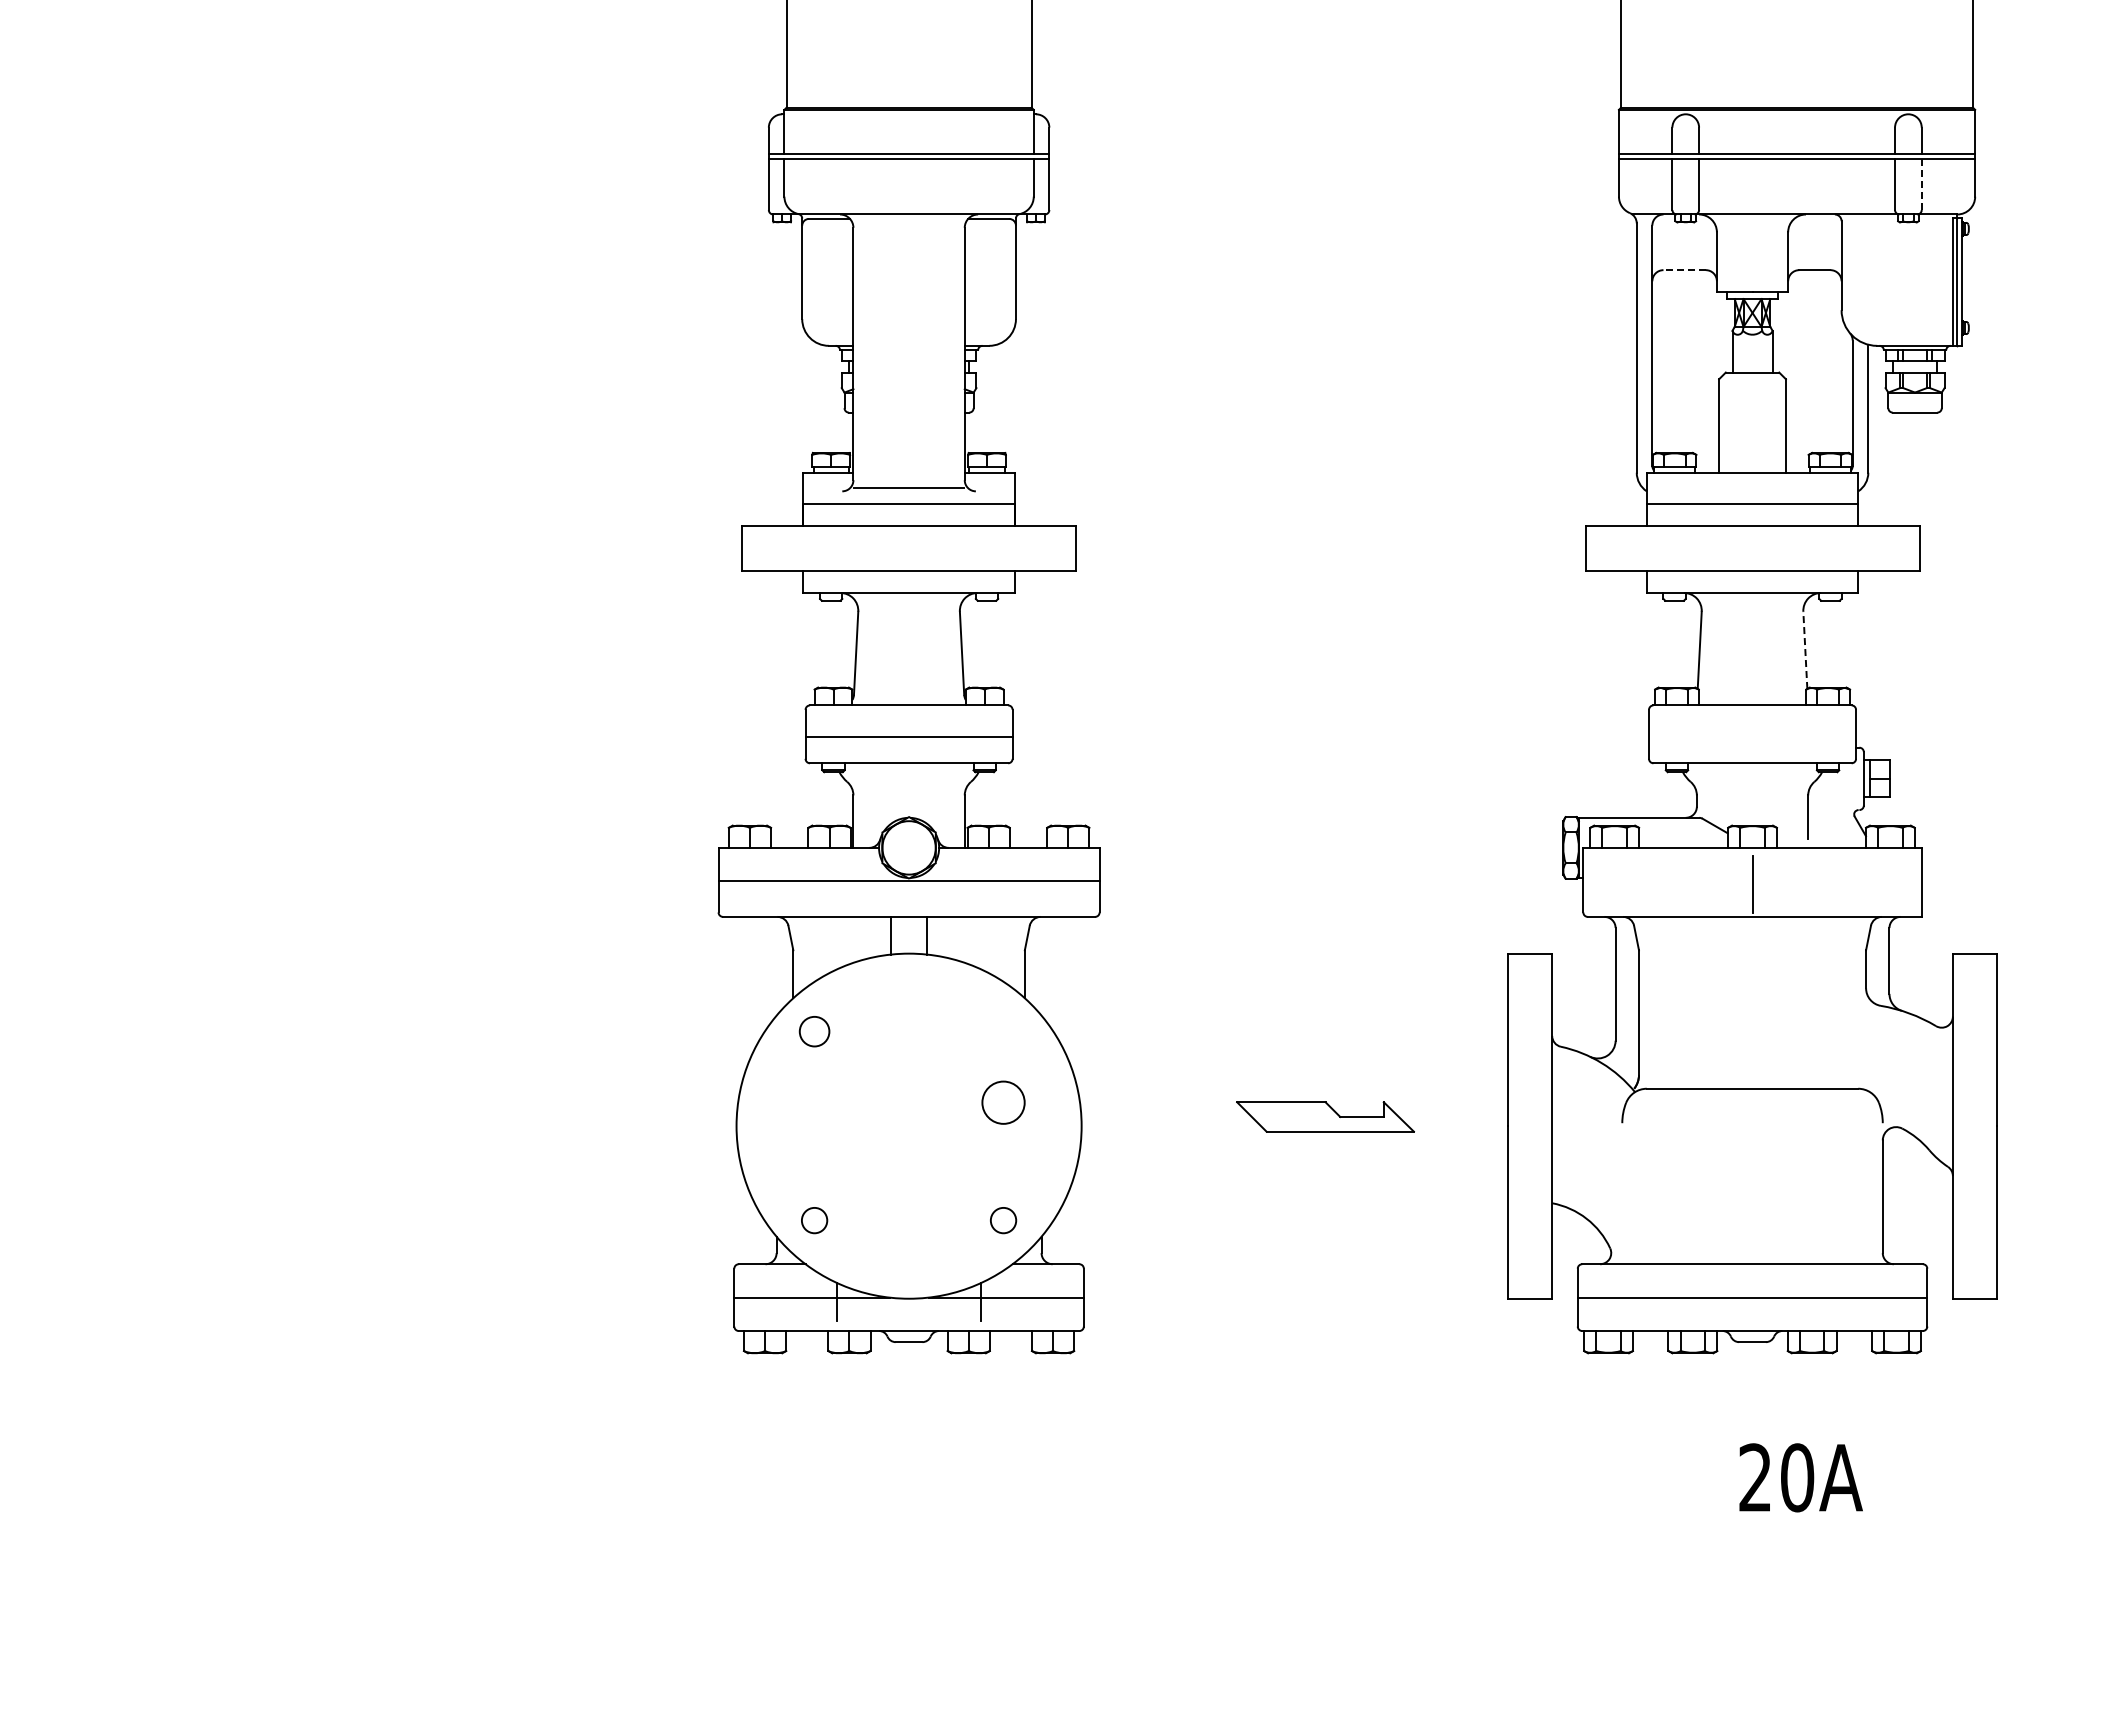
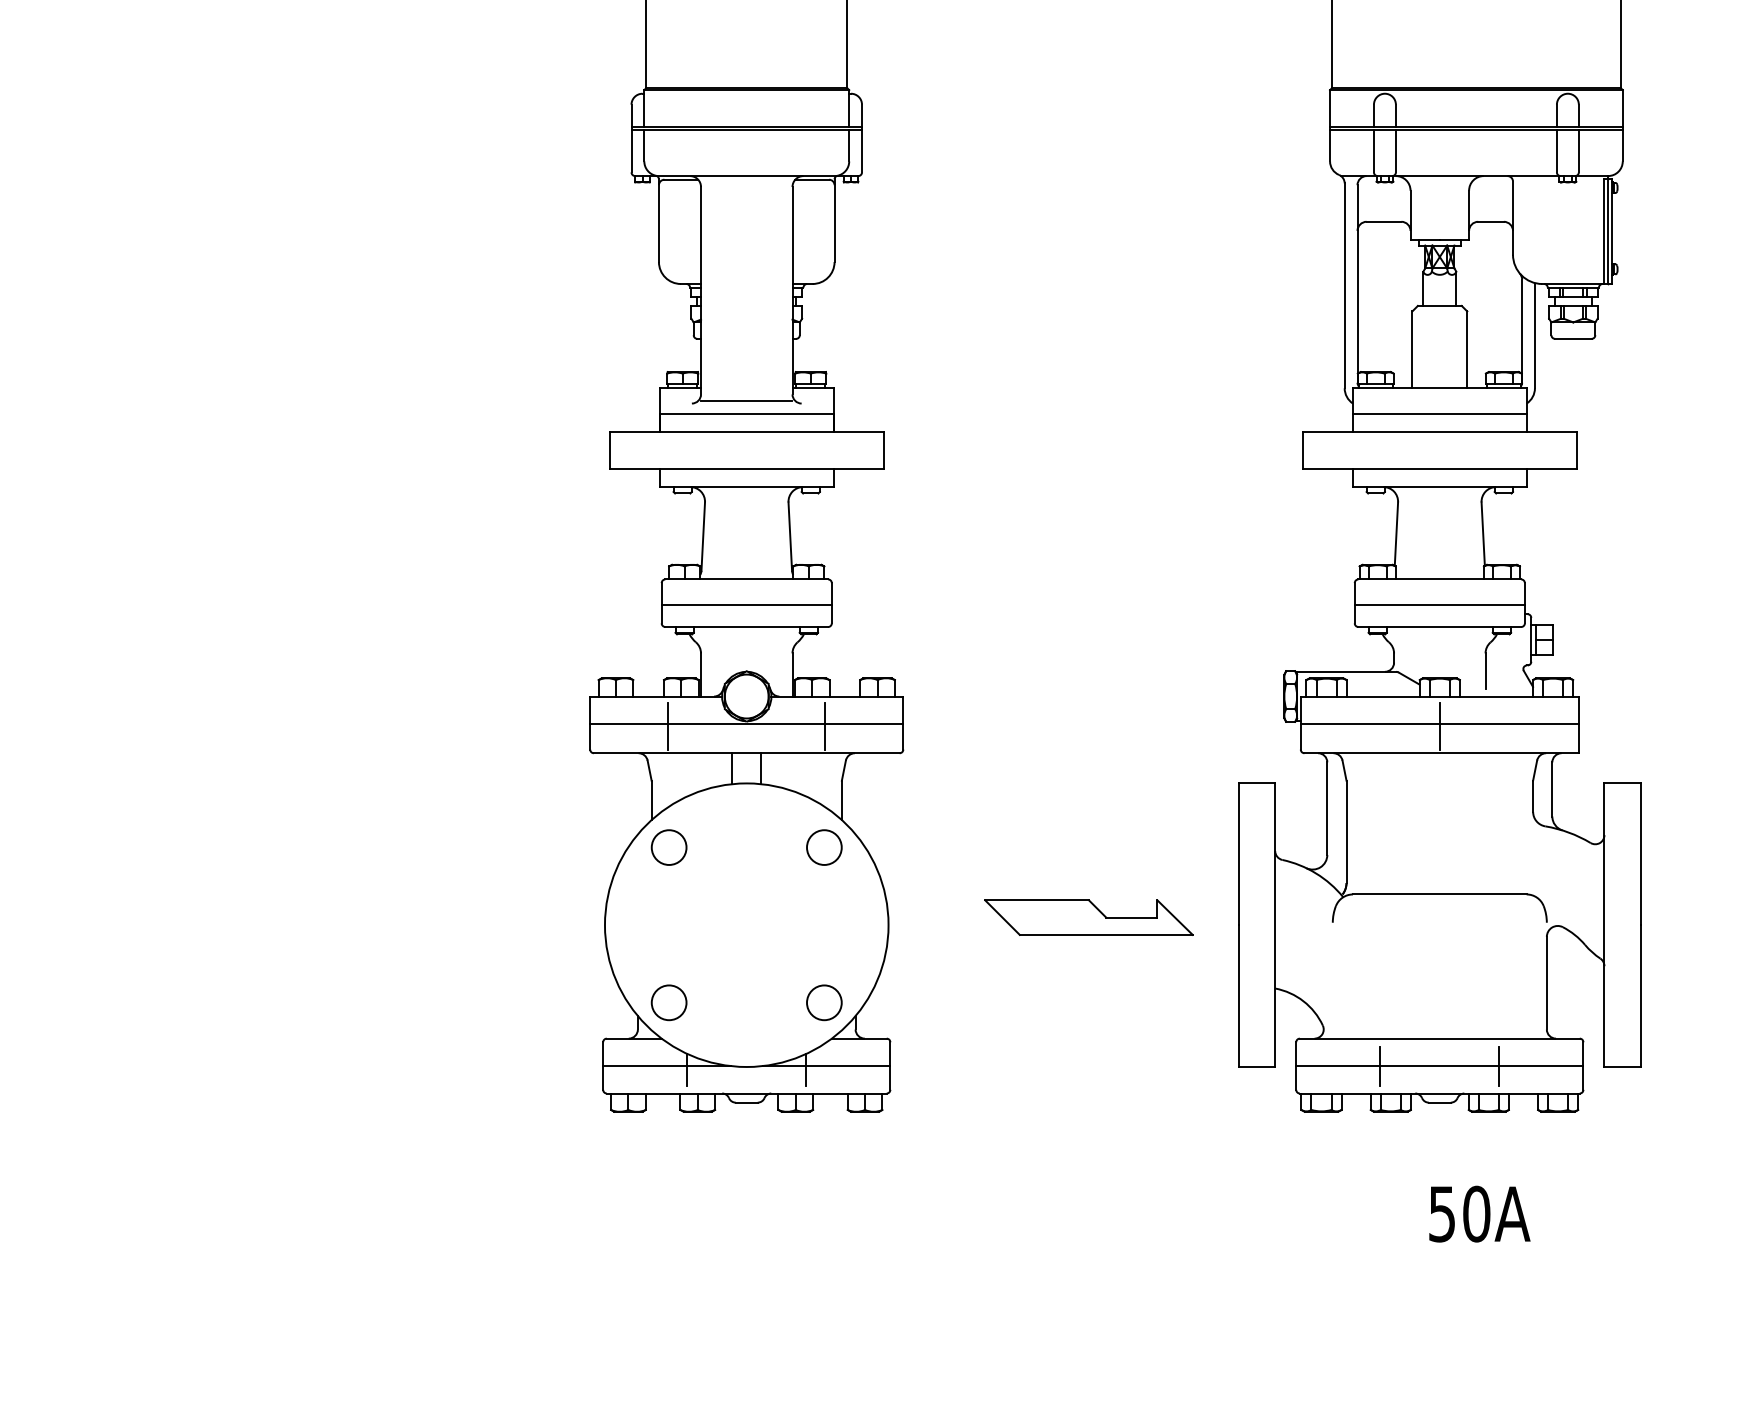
line: (1921, 184) -> (1578, 151), dashed -> solid
line: (1684, 270) -> (1383, 222), dashed -> solid
line: (1805, 650) -> (1483, 534), dashed -> solid
line: (1752, 736) -> (1439, 605), added
line: (1752, 881) -> (1439, 724), added
line: (813, 884) -> (668, 726), added
line: (1004, 884) -> (825, 726), added
circle: (814, 1031) -> (669, 847), size x1.43
circle: (1003, 1102) -> (824, 847), moved
part: (1325, 1116) -> (1088, 917), size x1.43
circle: (814, 1220) -> (669, 1002), size x1.67
circle: (1003, 1220) -> (824, 1002), size x1.67
line: (1680, 1297) -> (1380, 1065), added
line: (1824, 1297) -> (1498, 1065), added
text: (1754, 1477) -> (1441, 1213), 20A -> 50A

